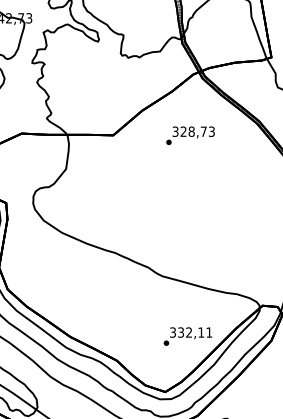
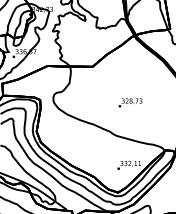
text: (190, 134) -> (130, 102), moved

